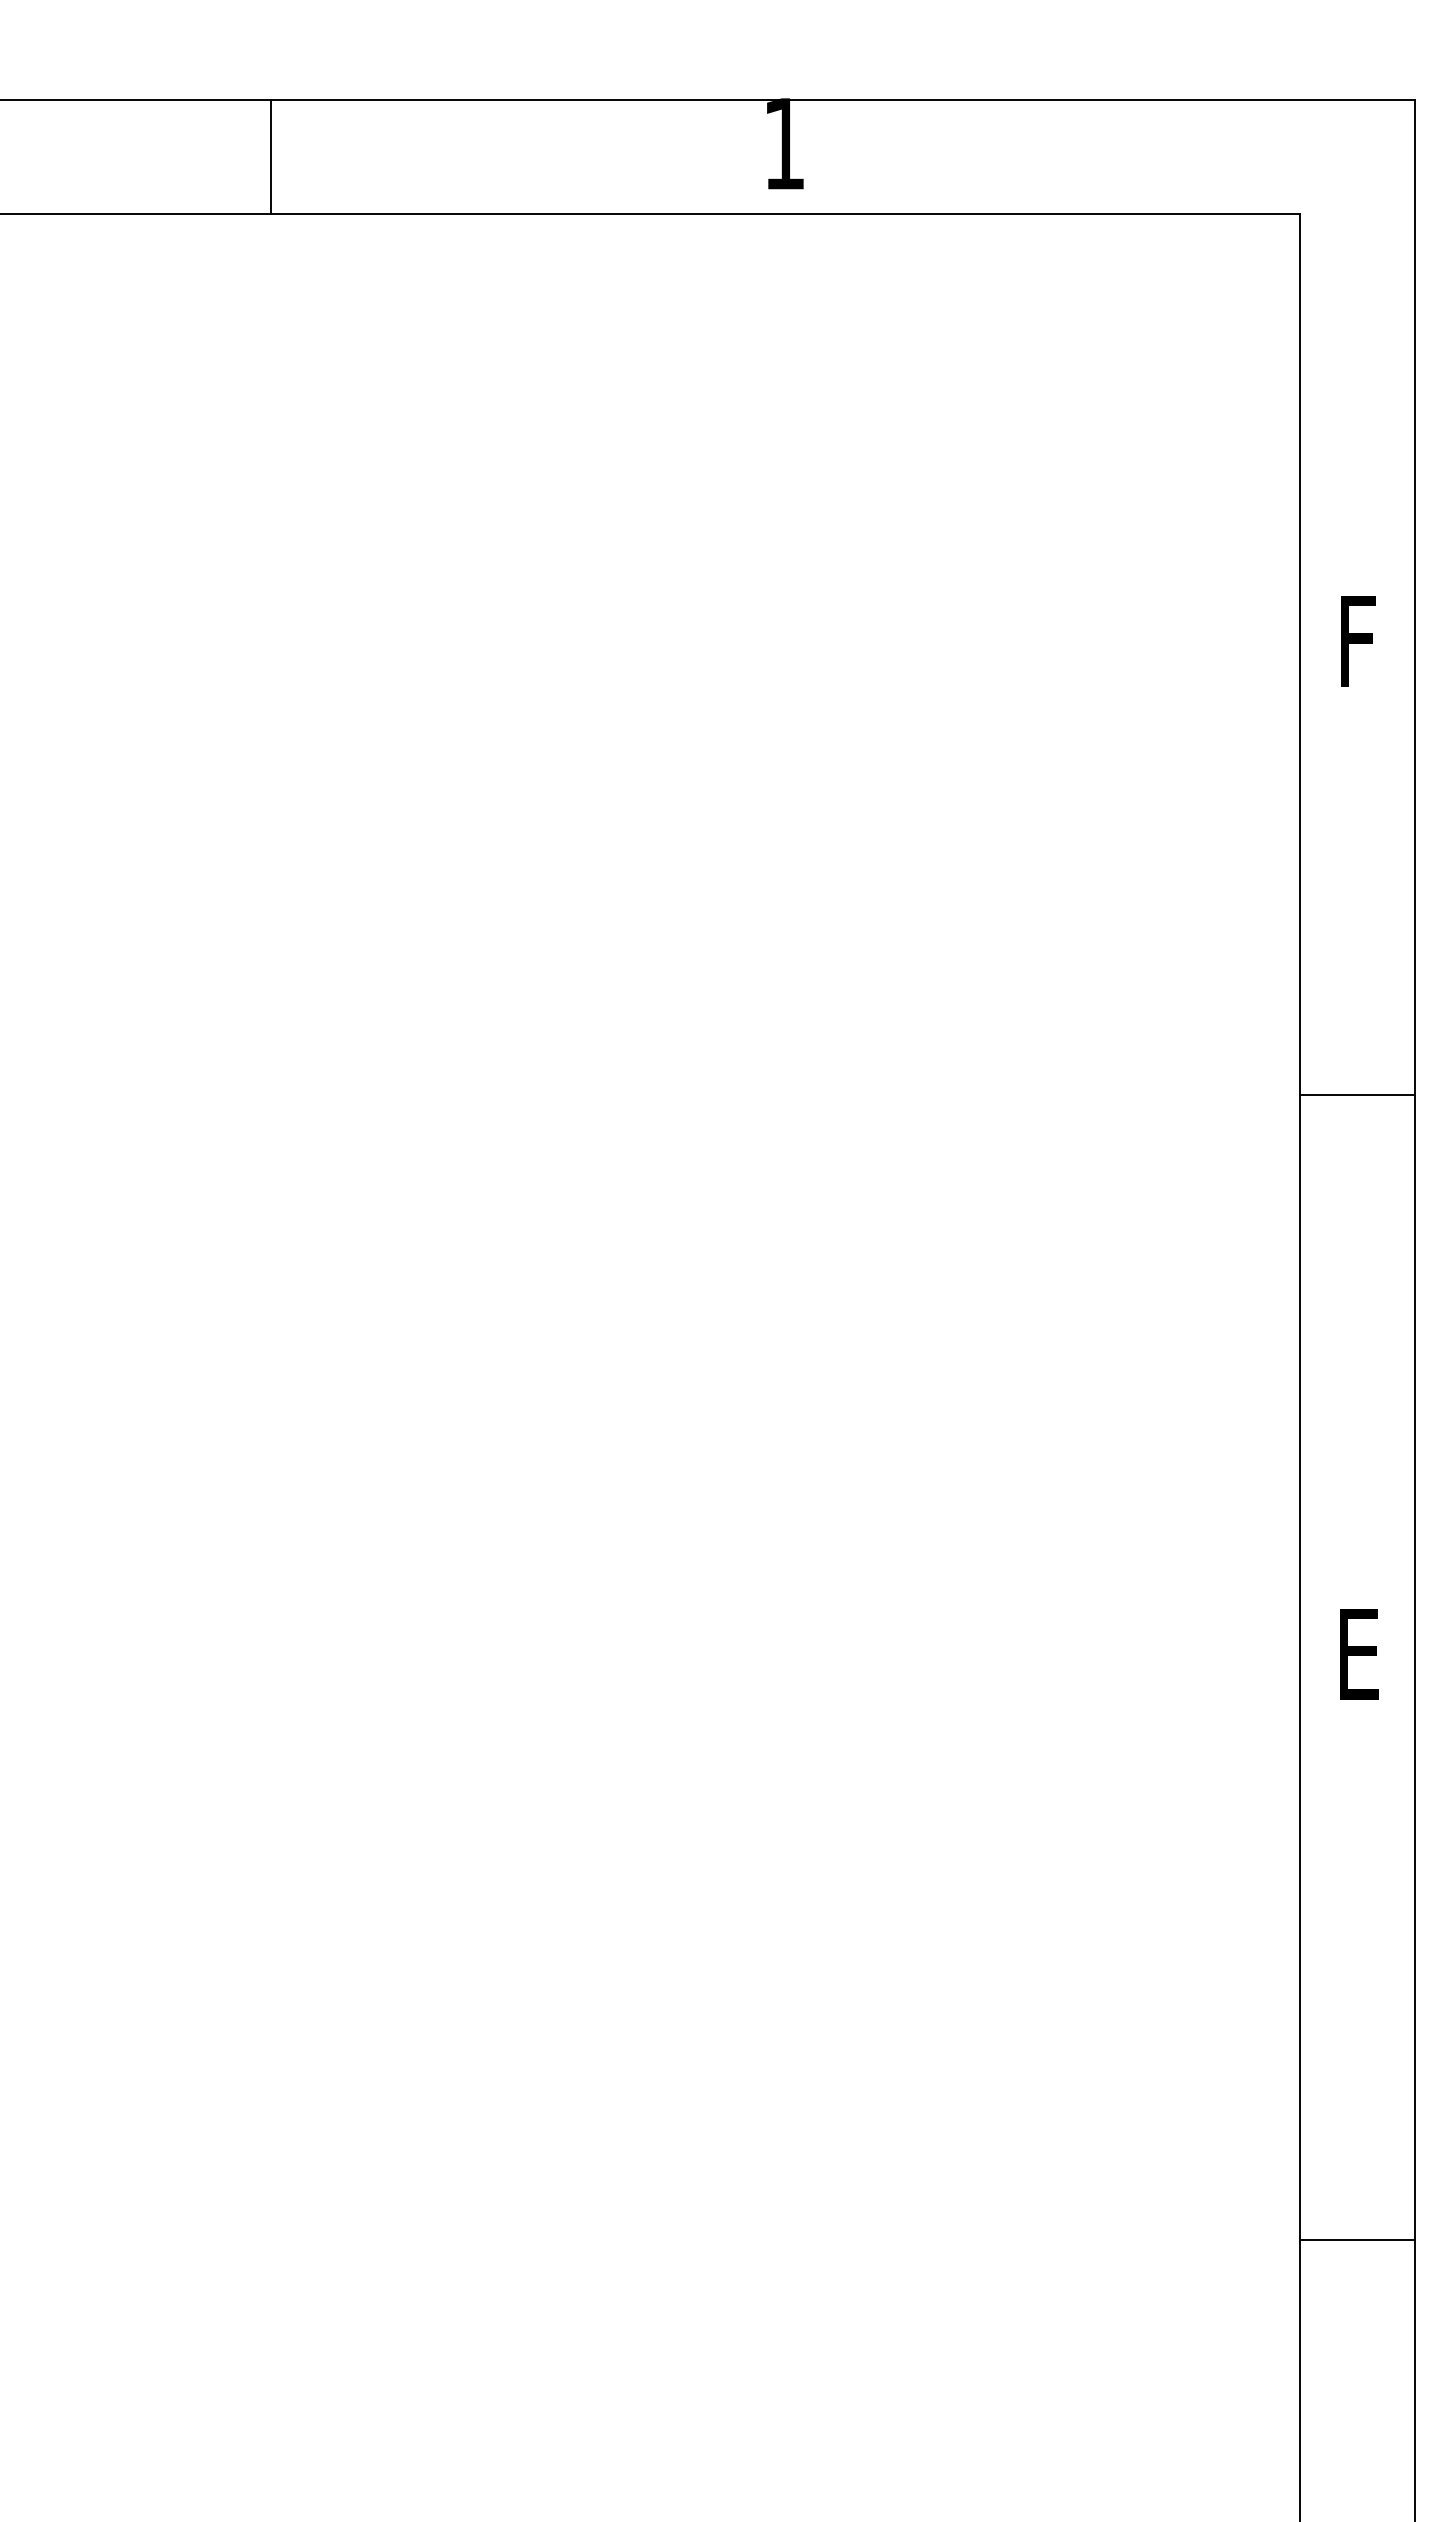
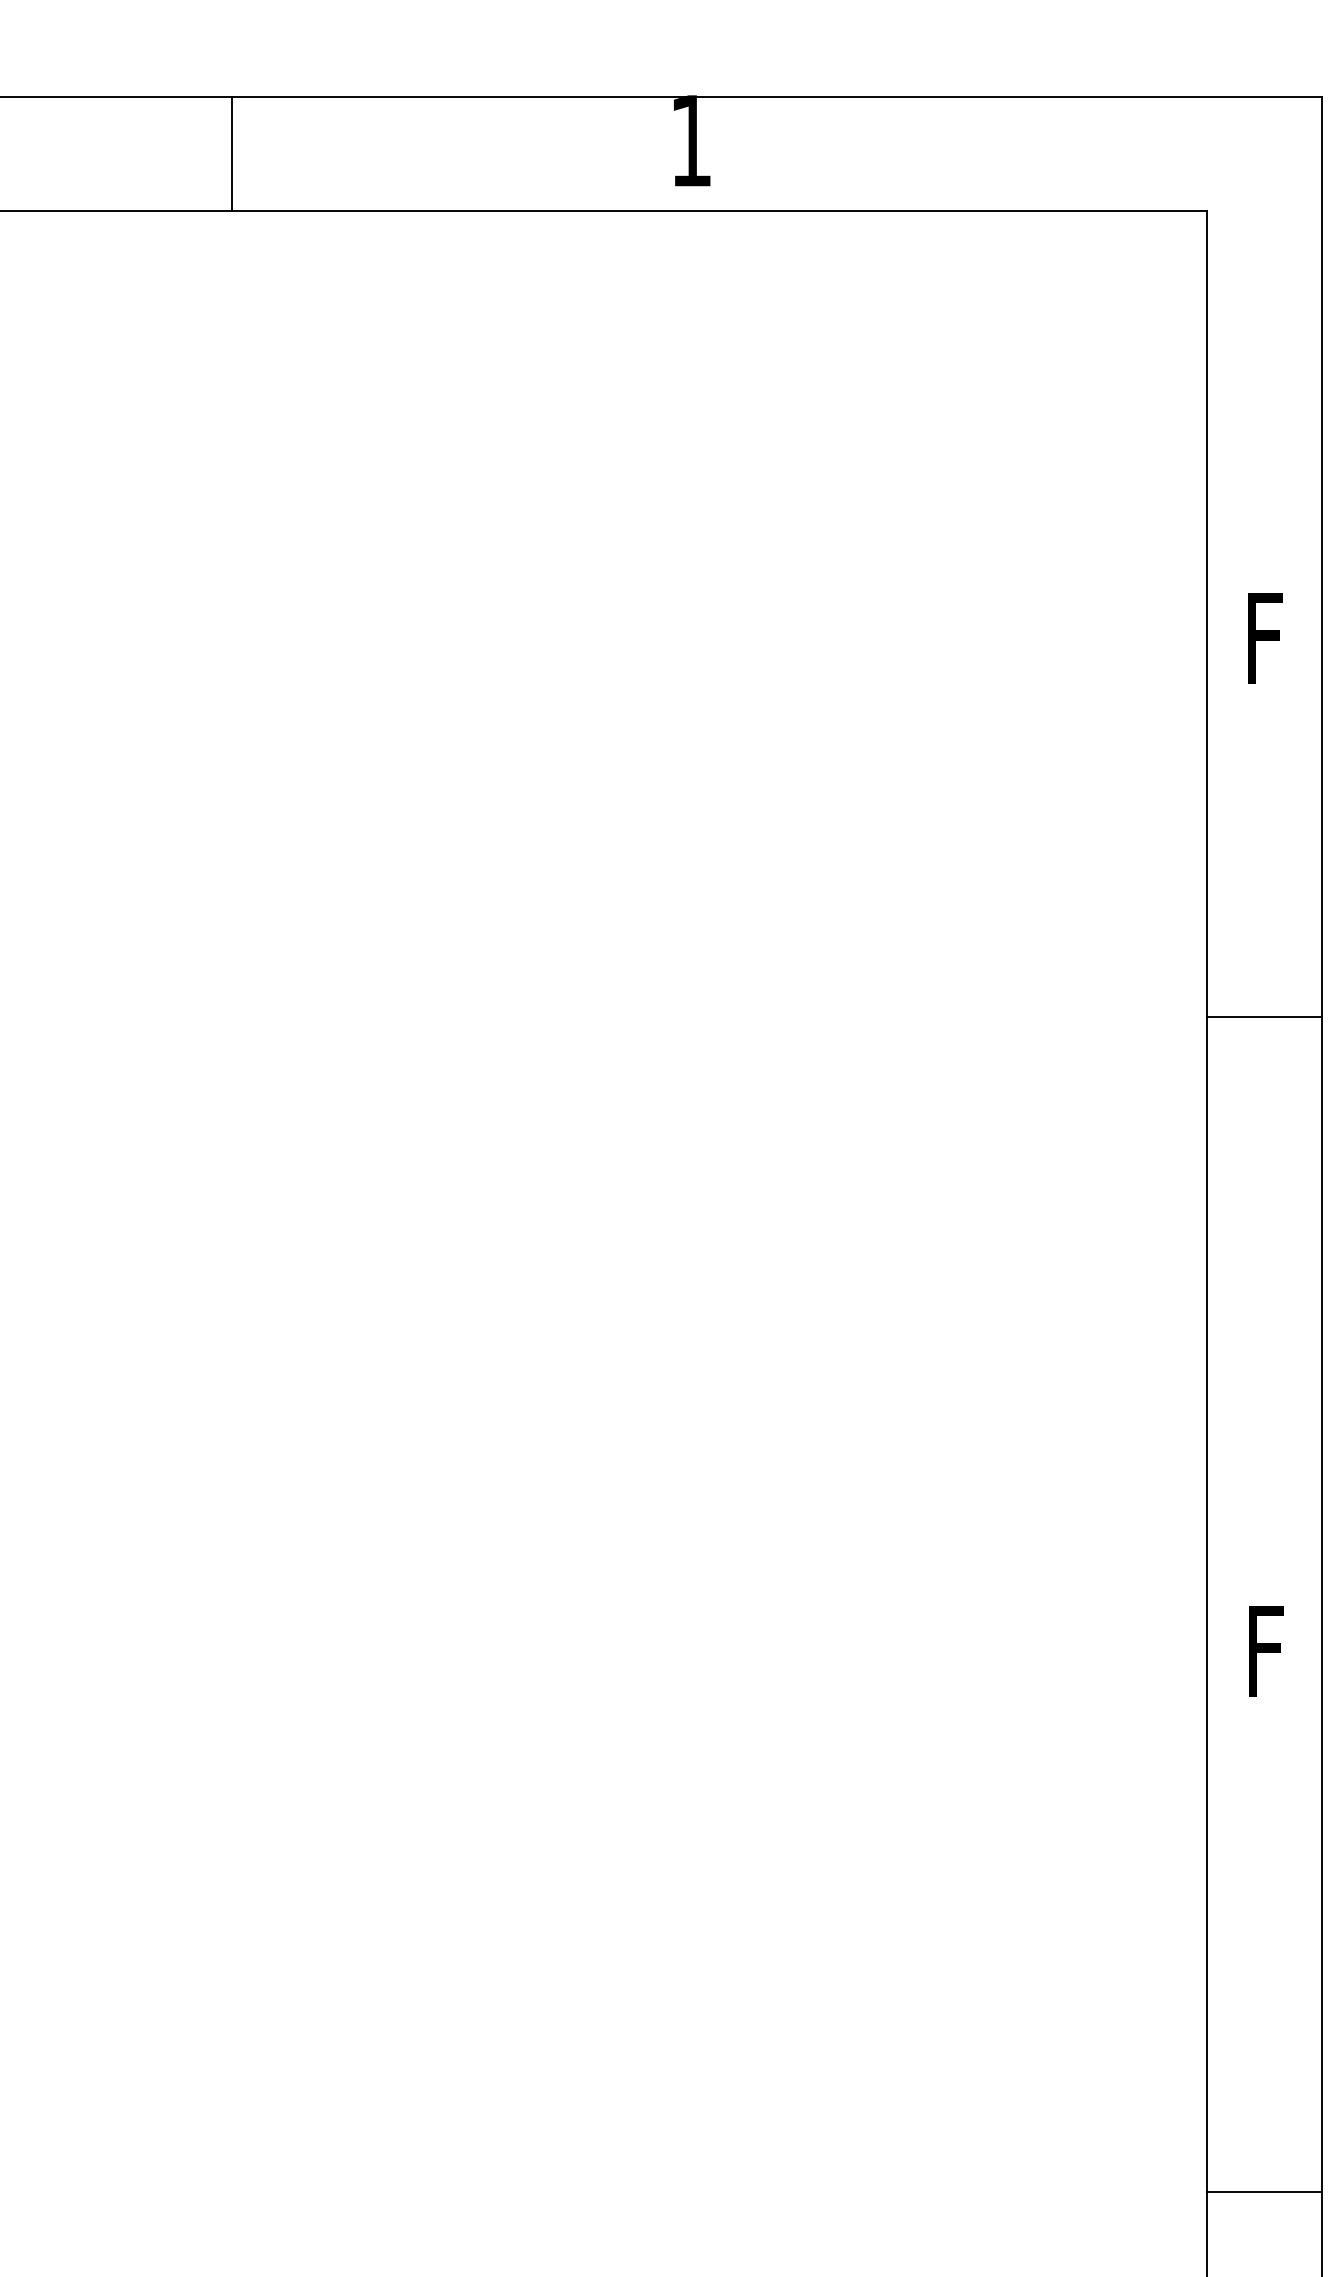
line: (270, 156) -> (232, 153), moved
line: (1357, 1095) -> (1264, 1017), moved
text: (1359, 1654) -> (1266, 1651), E -> F
line: (1357, 2239) -> (1264, 2191), moved

